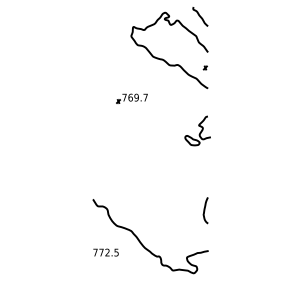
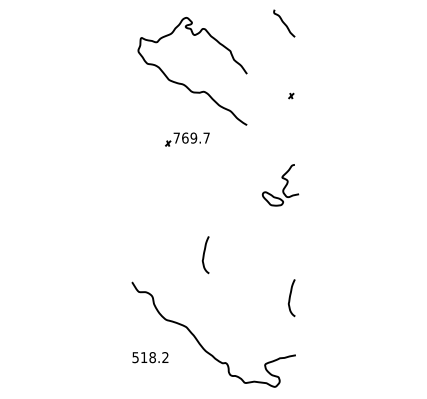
curve: (164, 59) -> (185, 84), moved
curve: (144, 180) -> (204, 255), added
text: (106, 252) -> (150, 357), 772.5 -> 518.2

